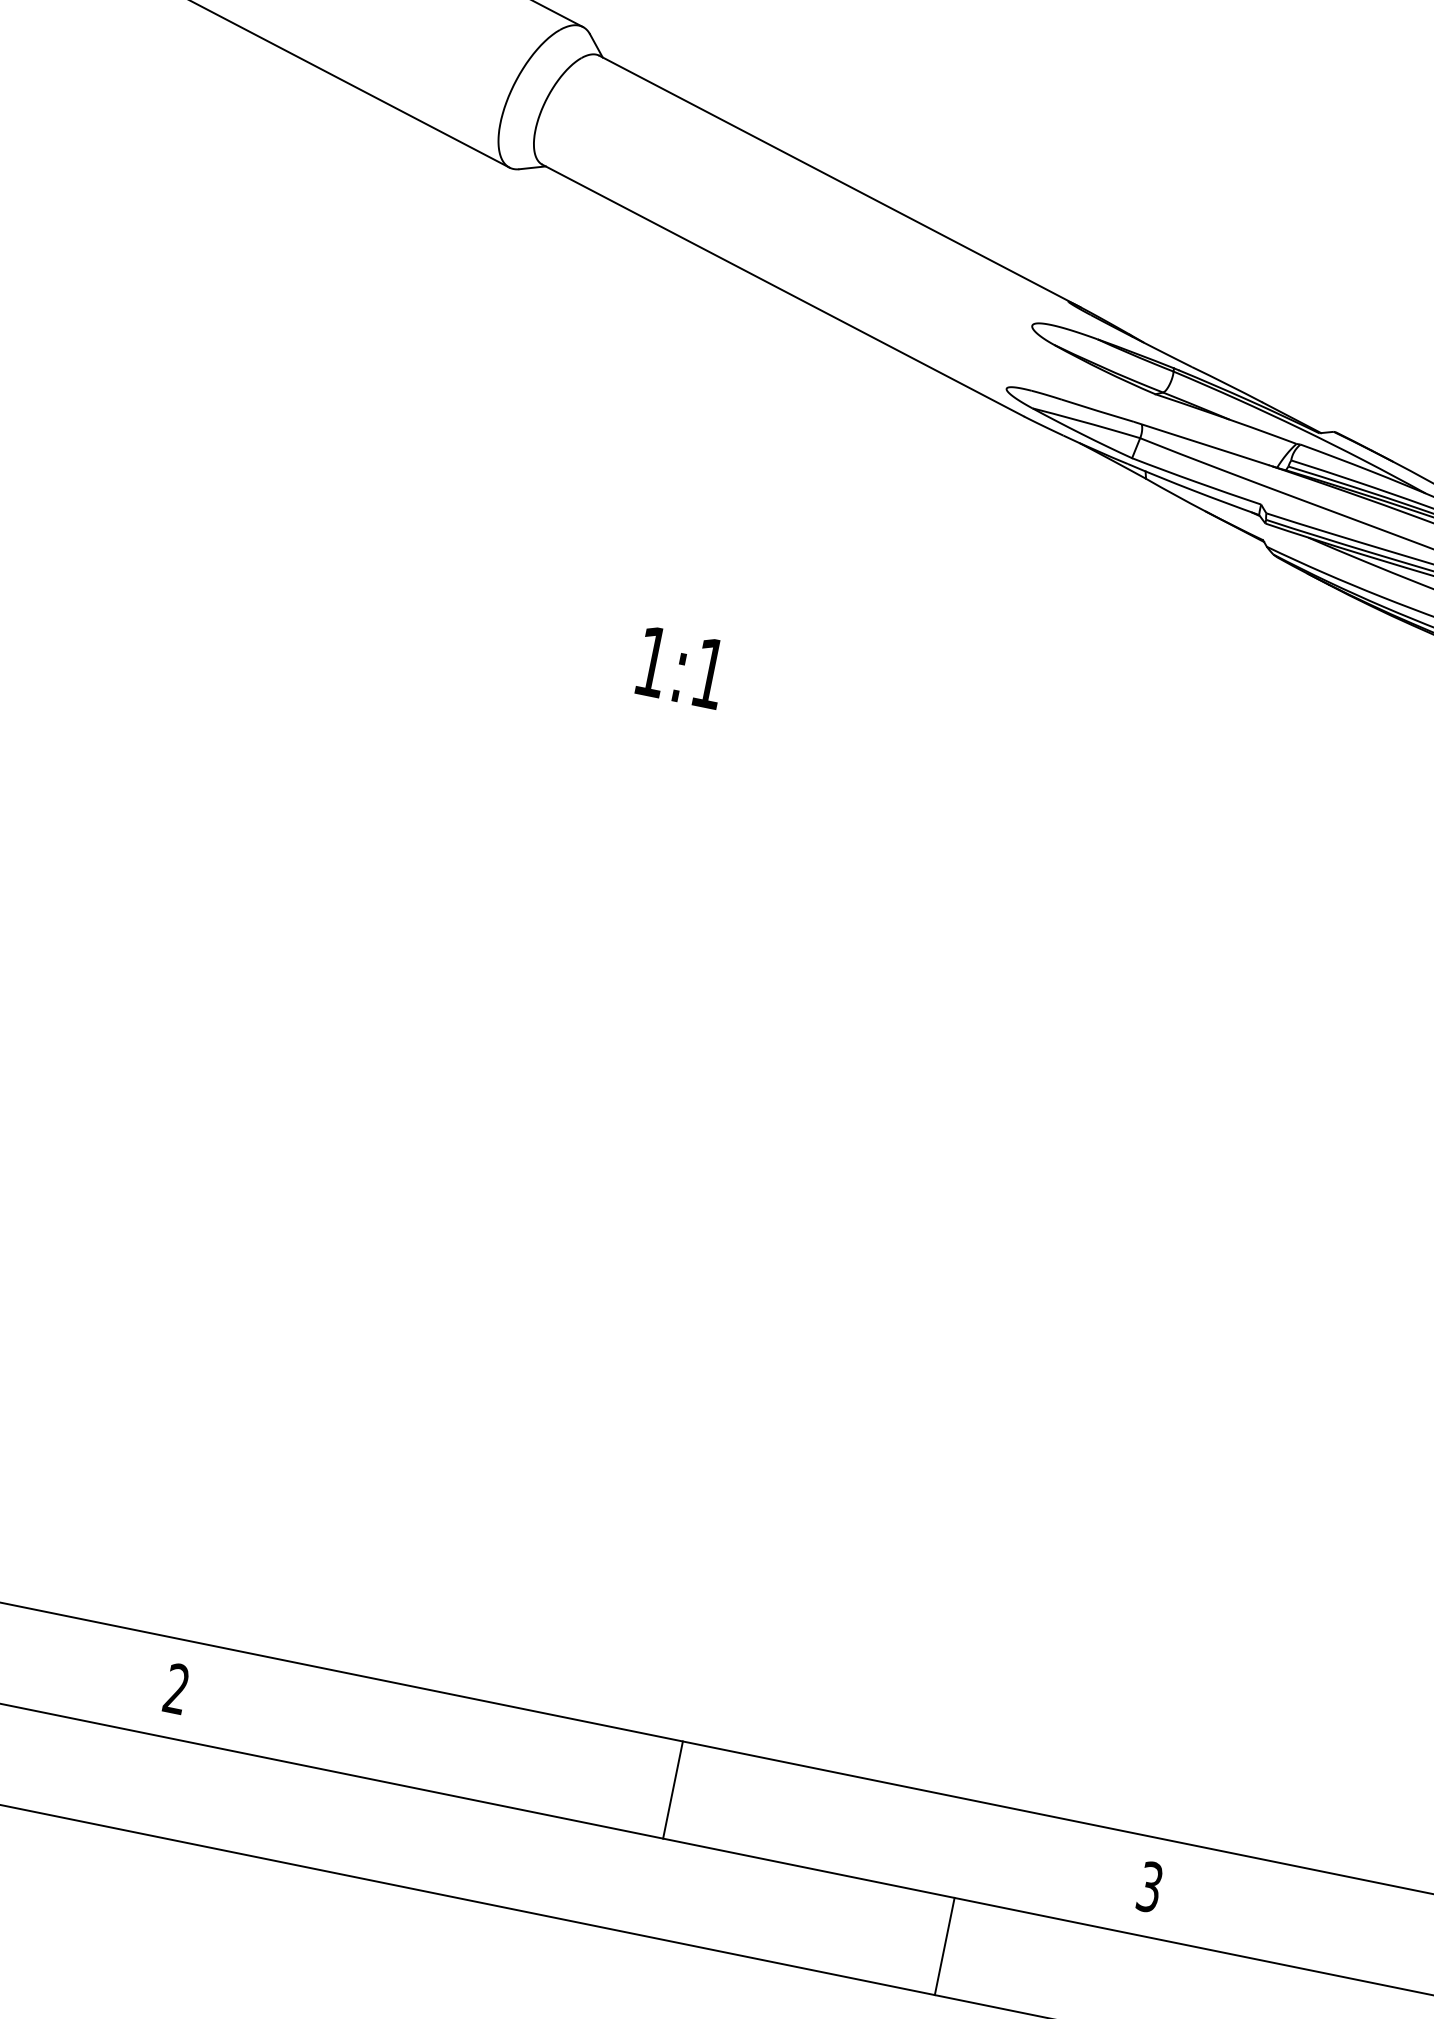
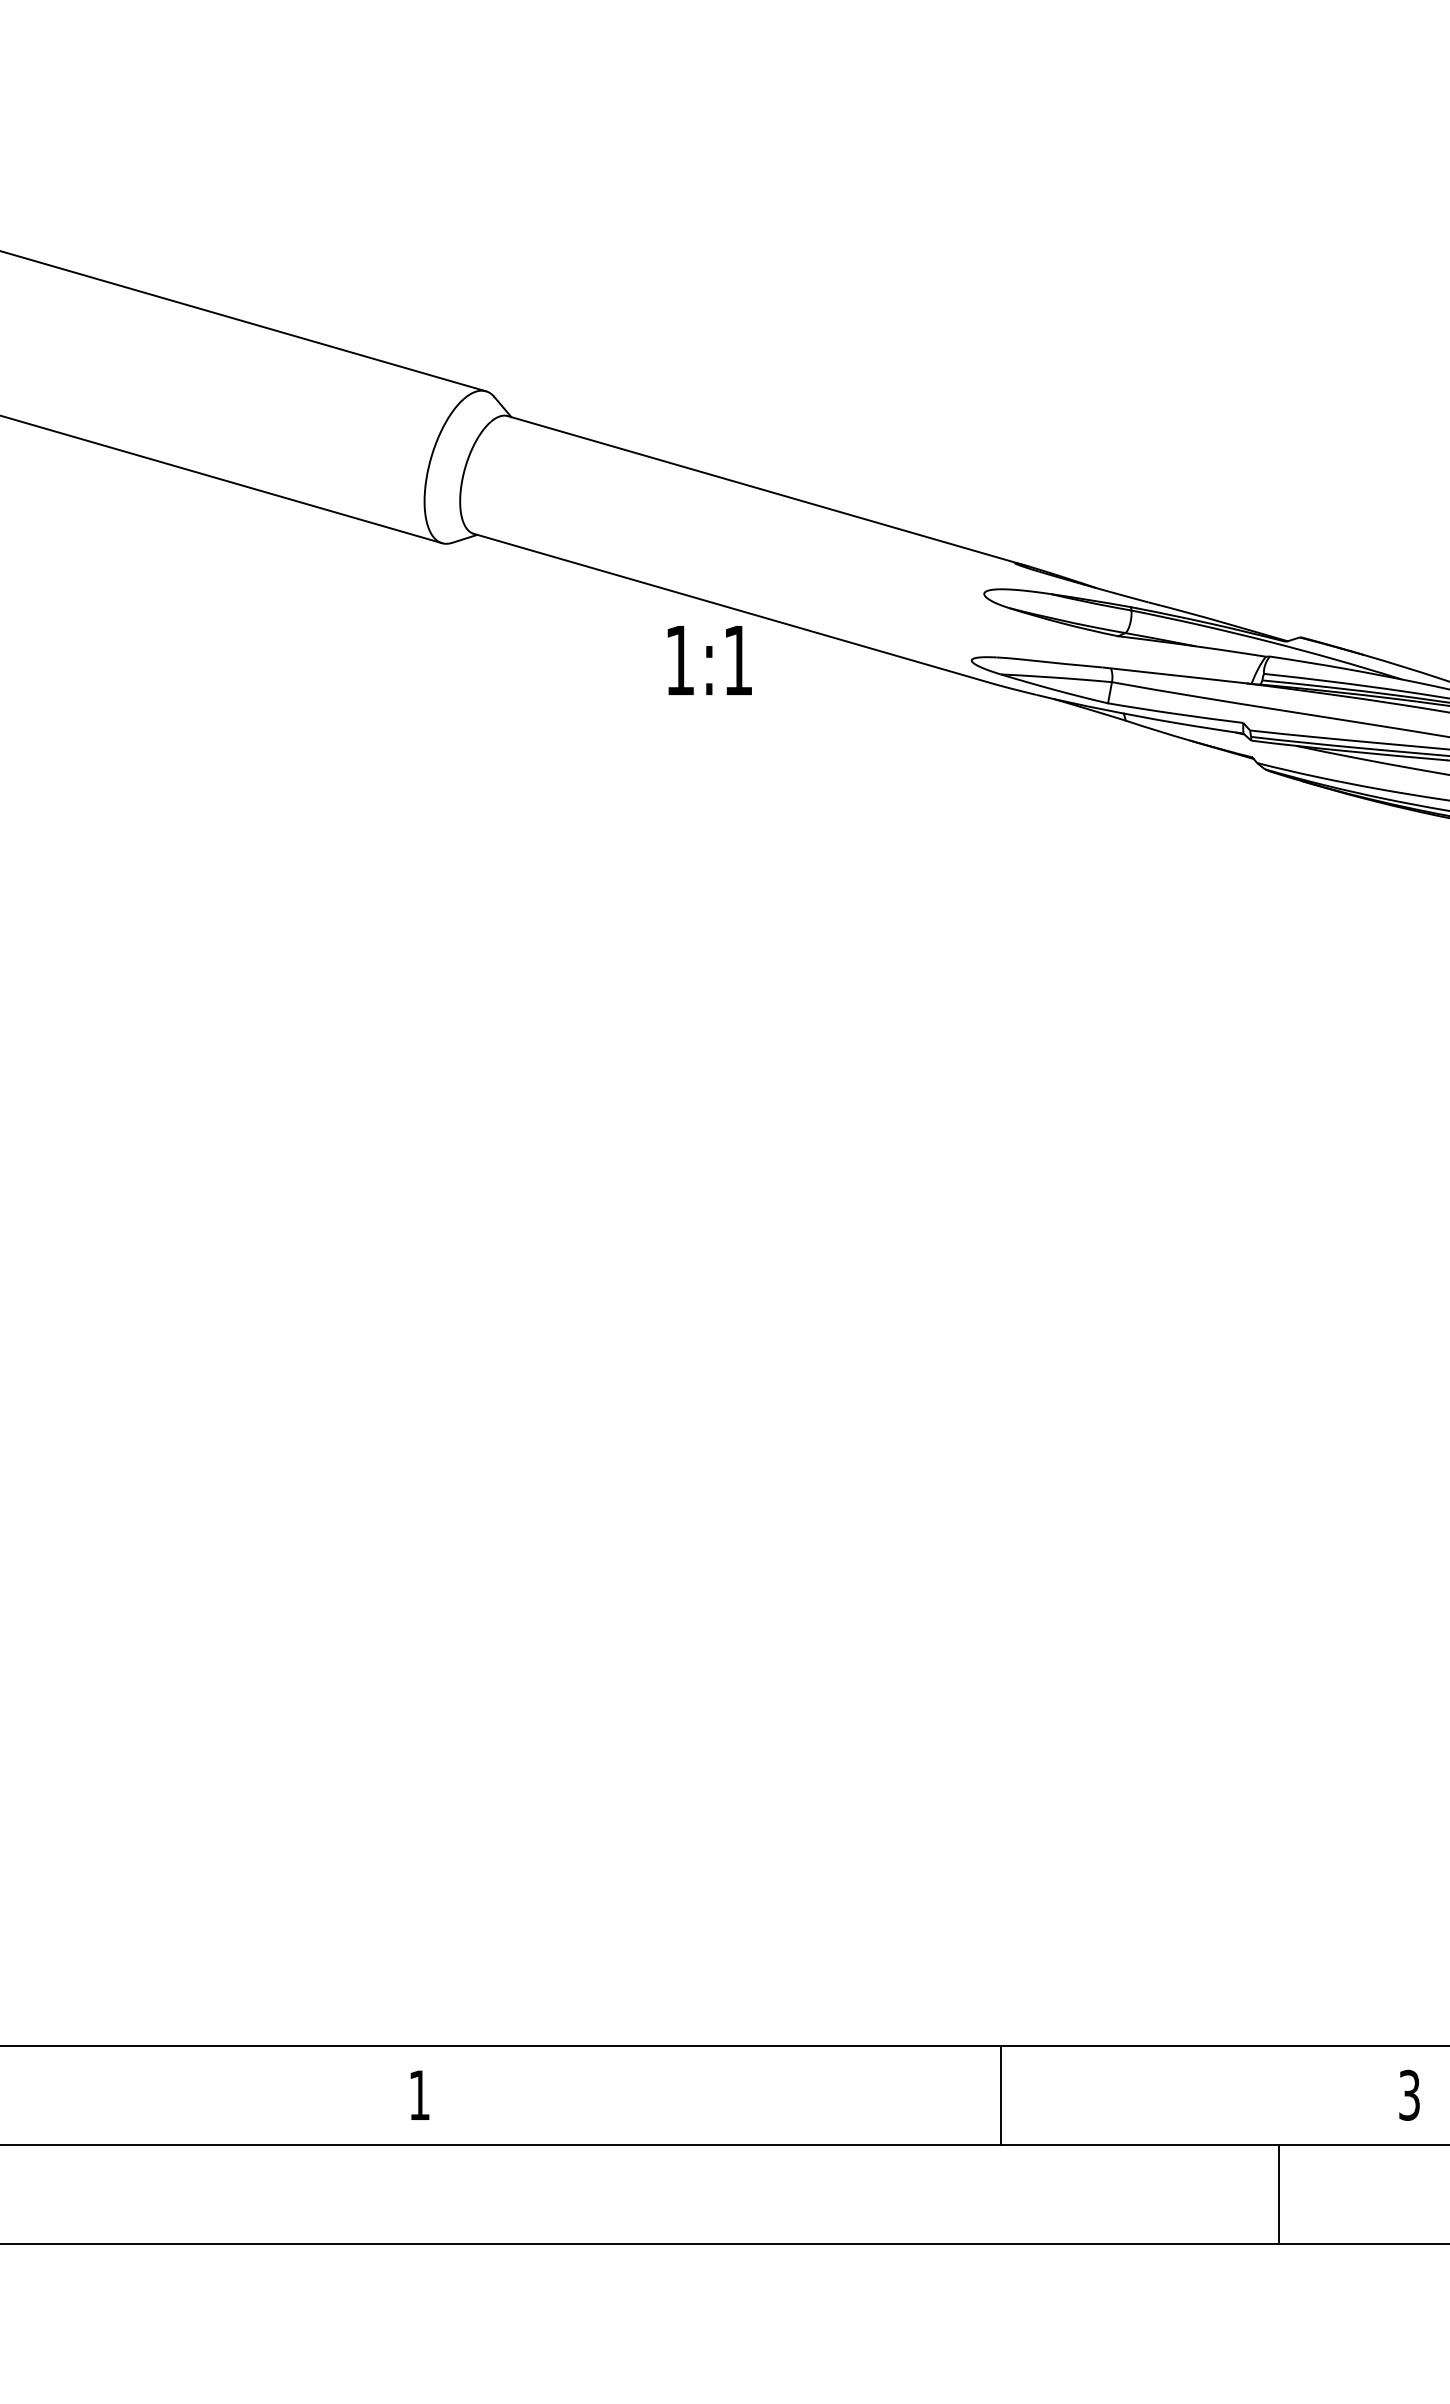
text: (681, 667) -> (709, 660), moved
text: (176, 1688) -> (419, 2094), 2 -> 1
line: (673, 1789) -> (1001, 2094), moved
line: (944, 1945) -> (1278, 2193), moved

